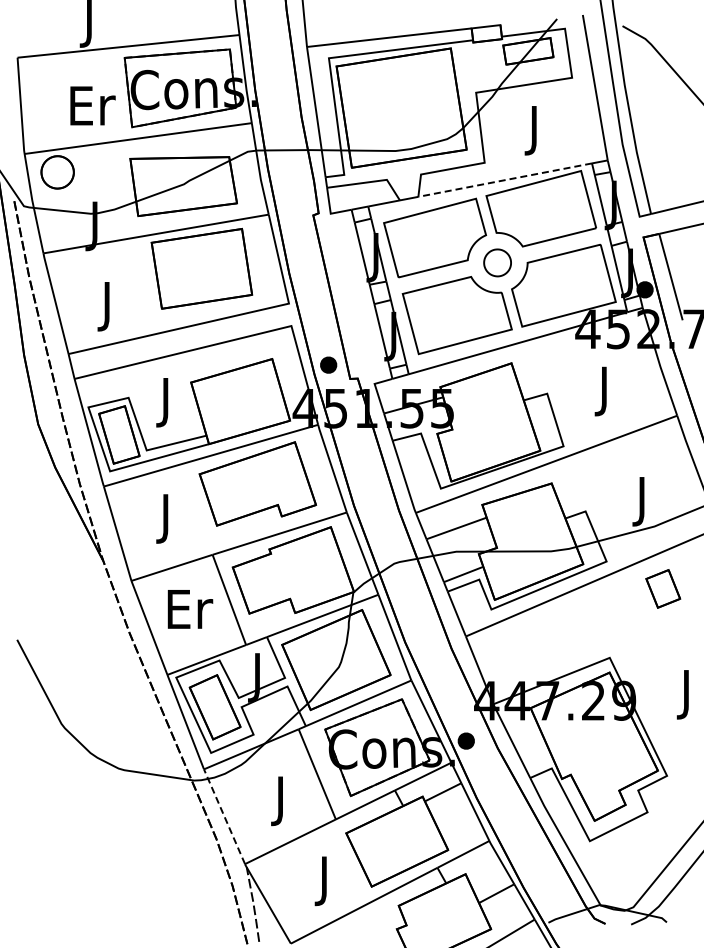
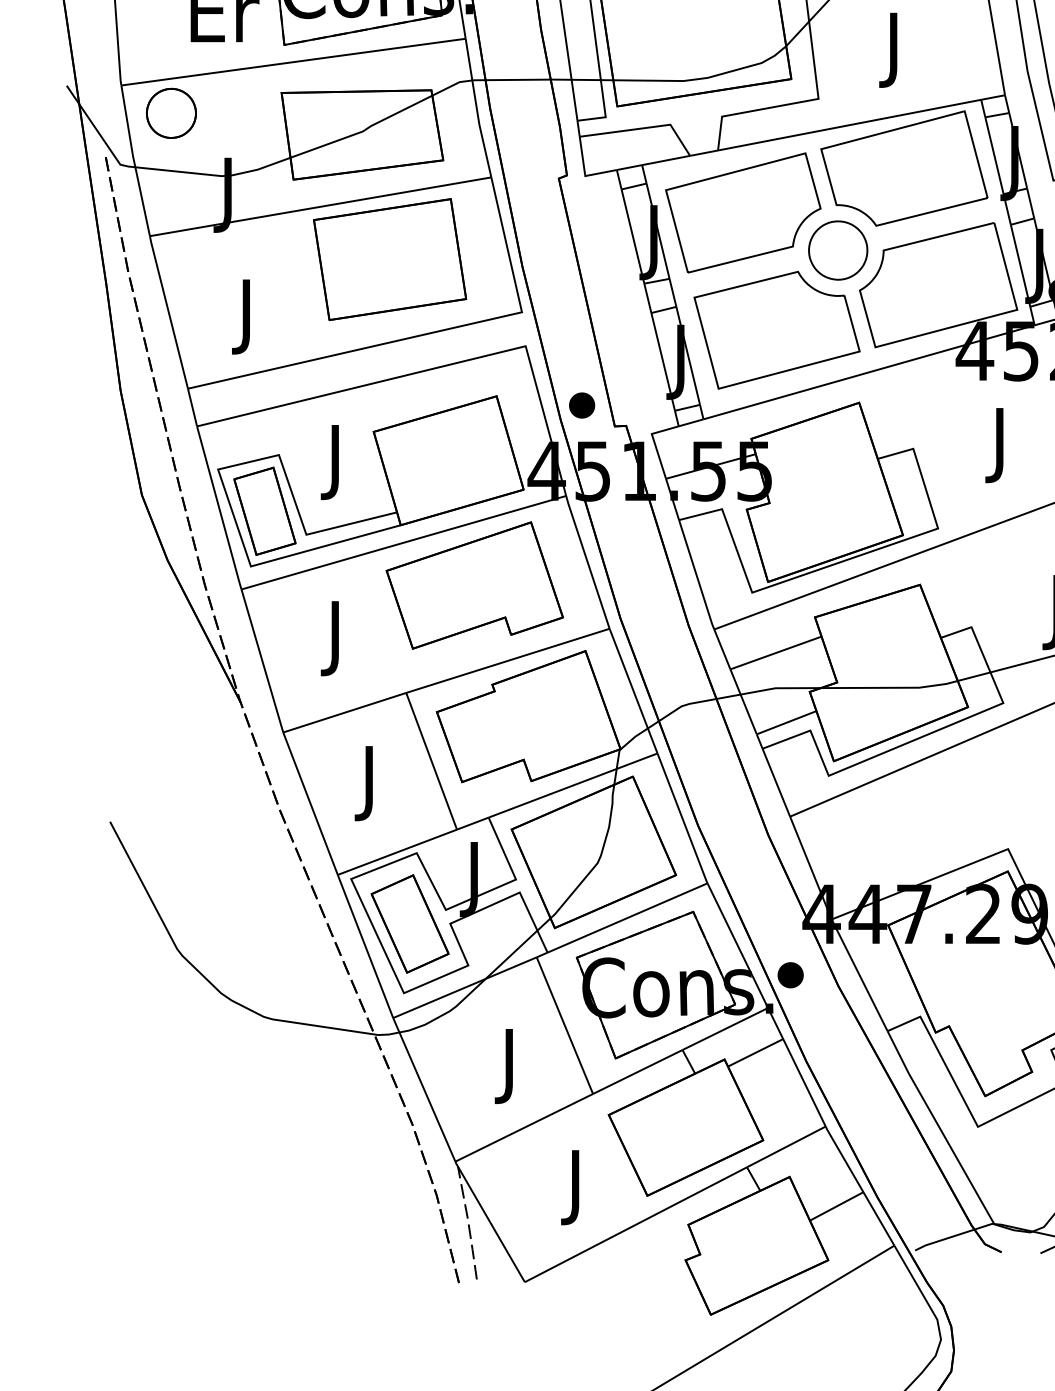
line: (504, 180) -> (848, 125), dashed -> solid
part: (497, 262) -> (837, 249), size x1.43
text: (190, 614) -> (372, 783), Er -> J
line: (224, 816) -> (424, 1089), dashed -> solid

